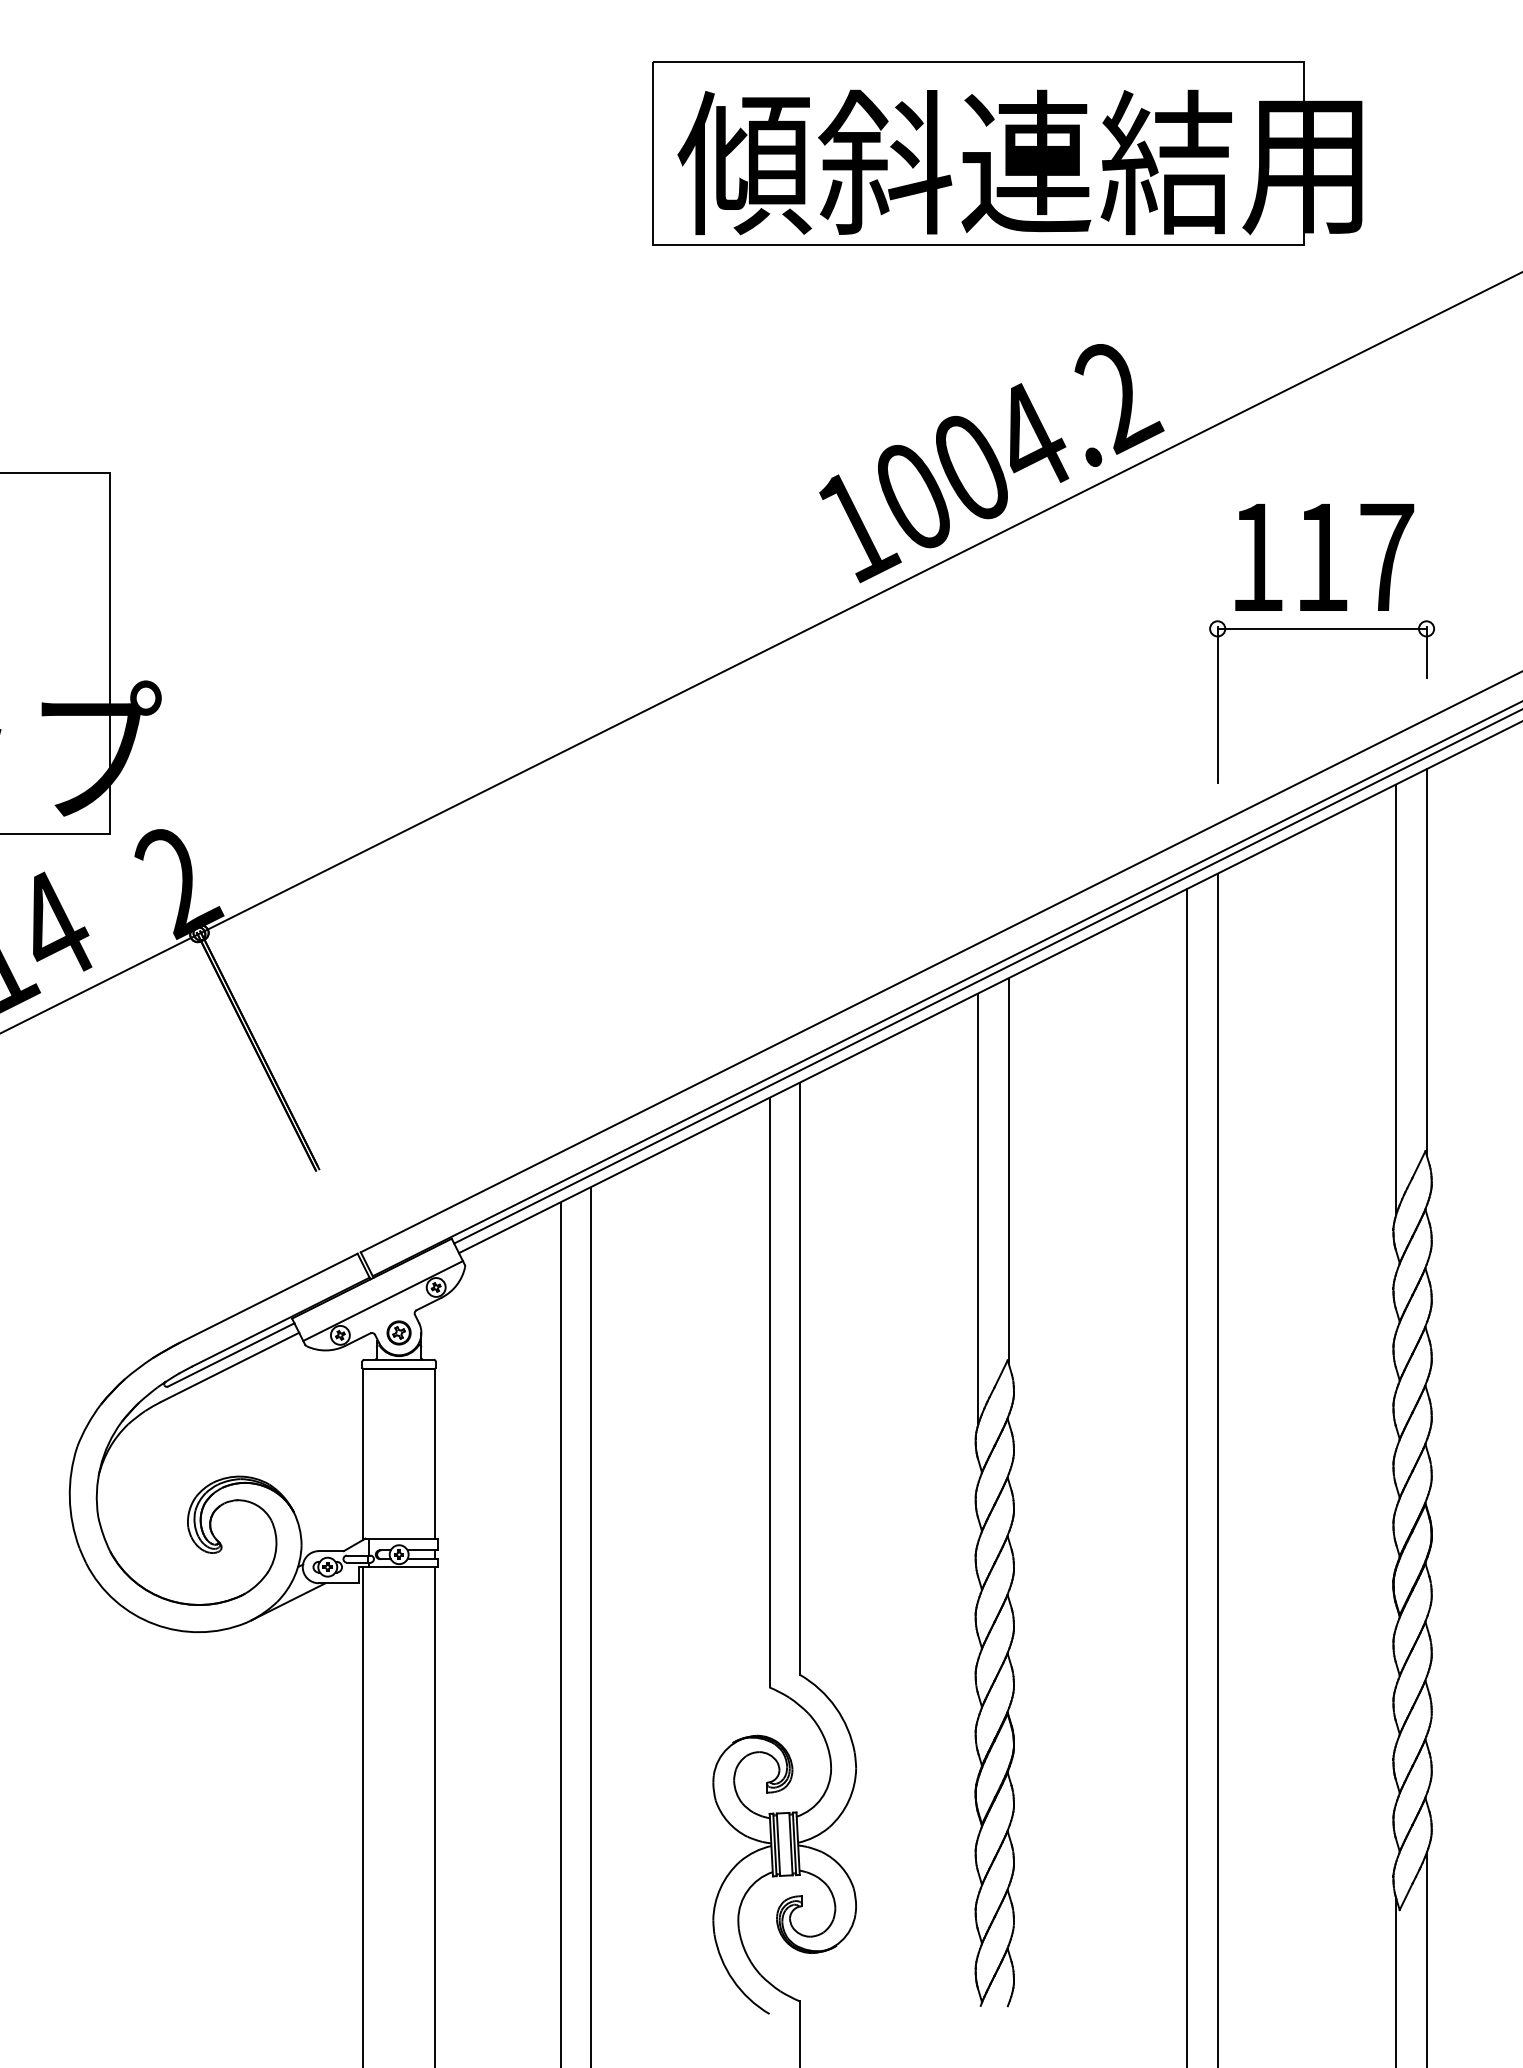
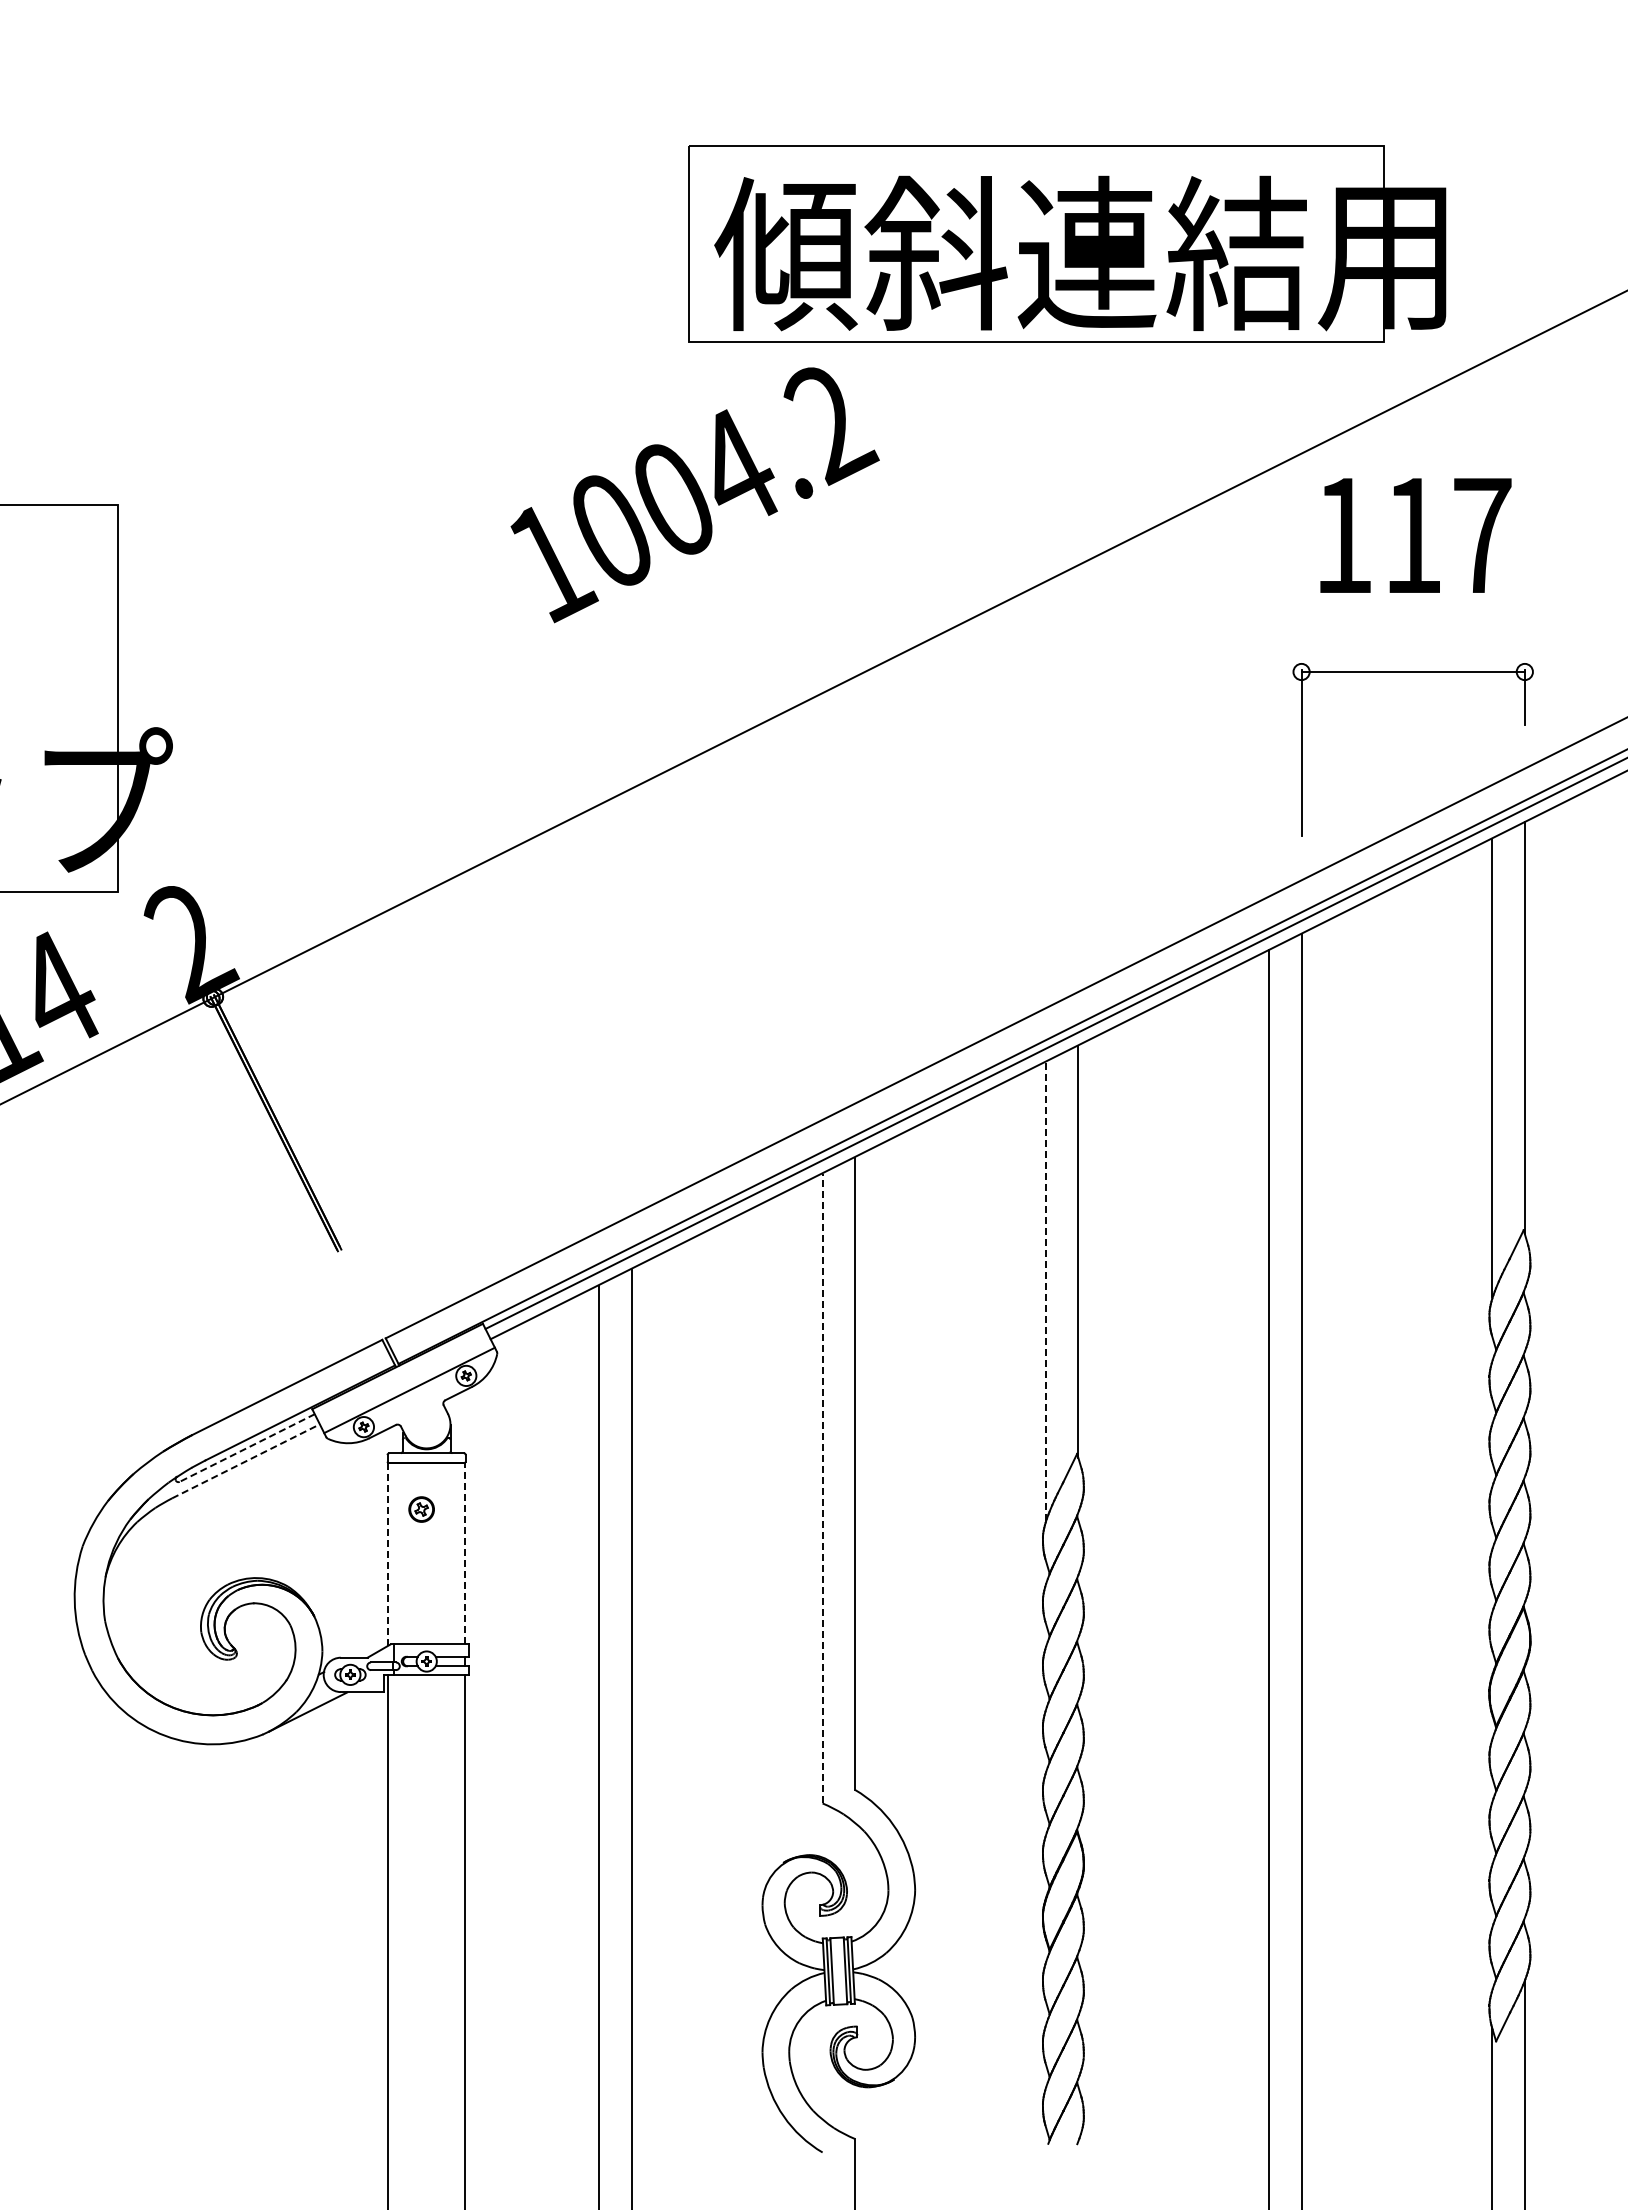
part: (1008, 153) -> (1067, 243), moved
text: (991, 463) -> (694, 495), moved
text: (1324, 557) -> (1415, 535), moved
line: (978, 1207) -> (1045, 1290), solid -> dashed
part: (398, 1332) -> (421, 1509), moved
line: (231, 1355) -> (247, 1448), solid -> dashed
line: (230, 1367) -> (246, 1461), solid -> dashed
line: (769, 1392) -> (822, 1488), solid -> dashed
line: (435, 1453) -> (465, 1553), solid -> dashed
line: (363, 1454) -> (388, 1554), solid -> dashed

